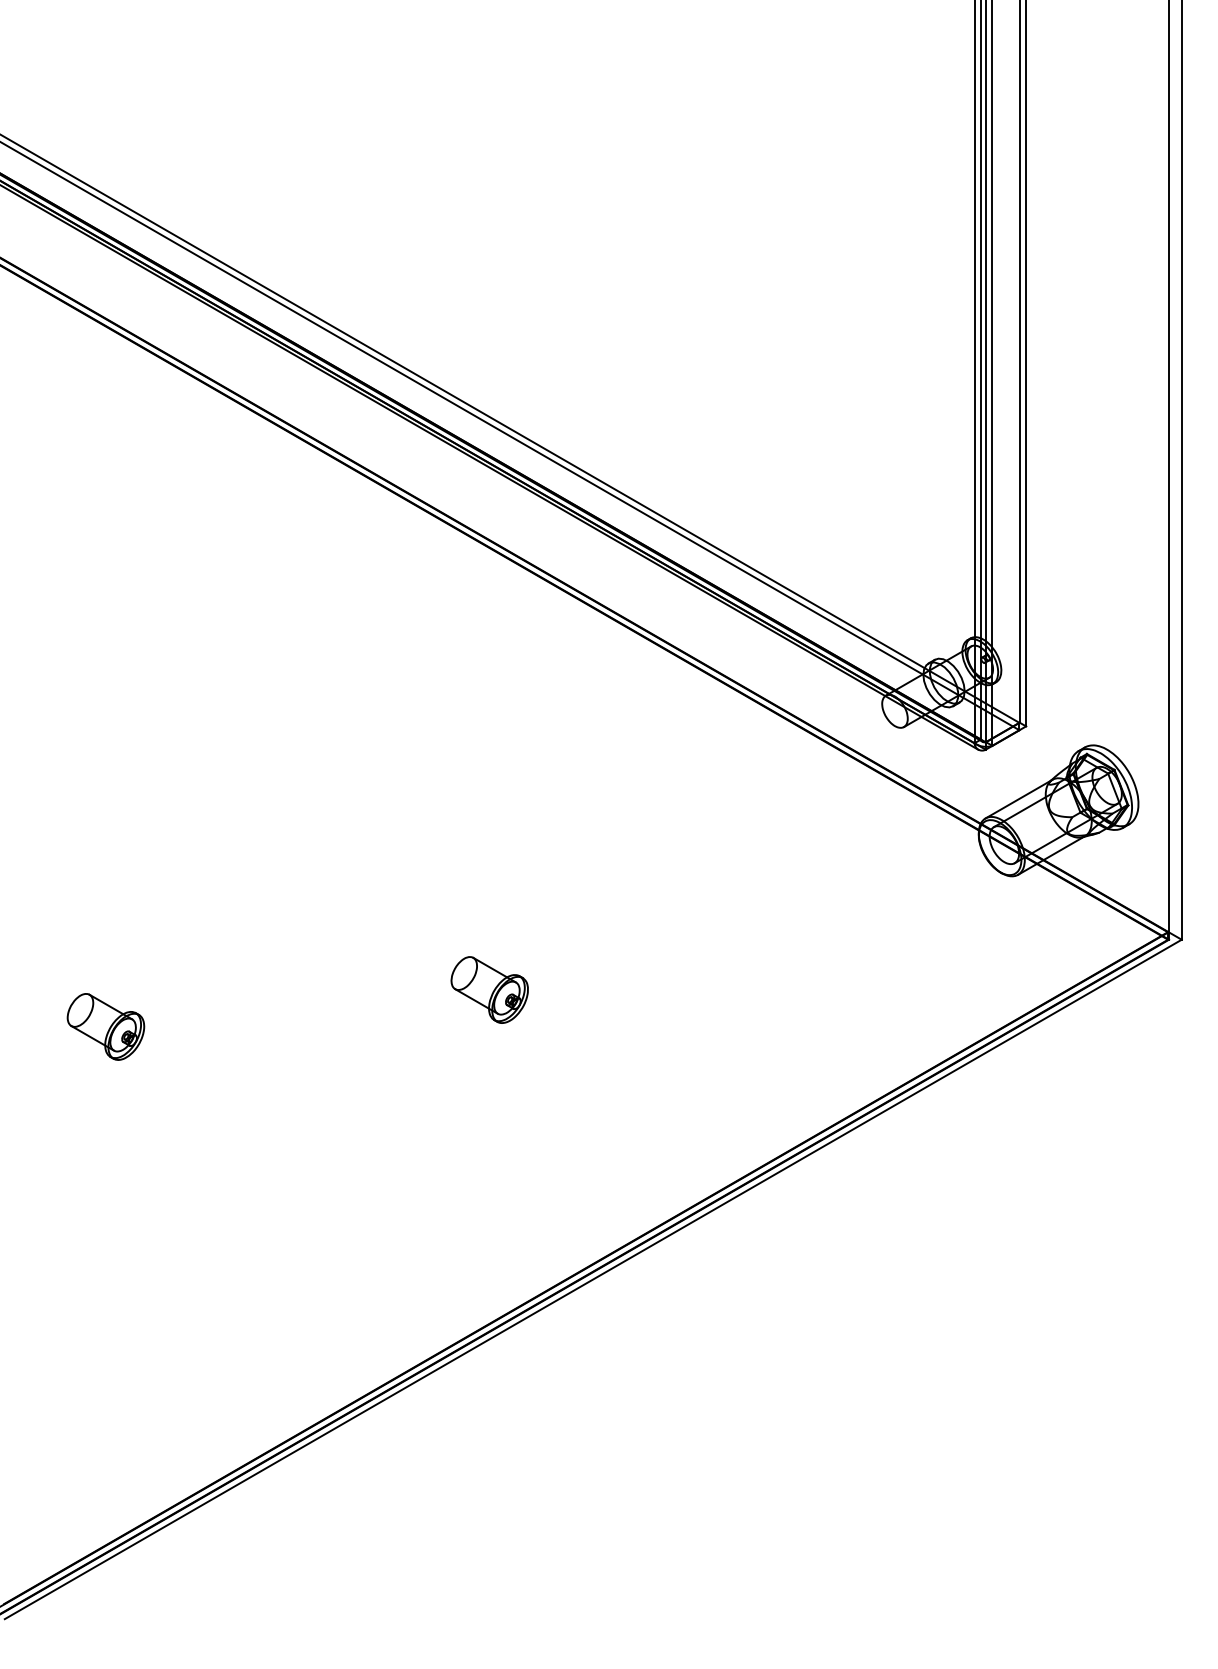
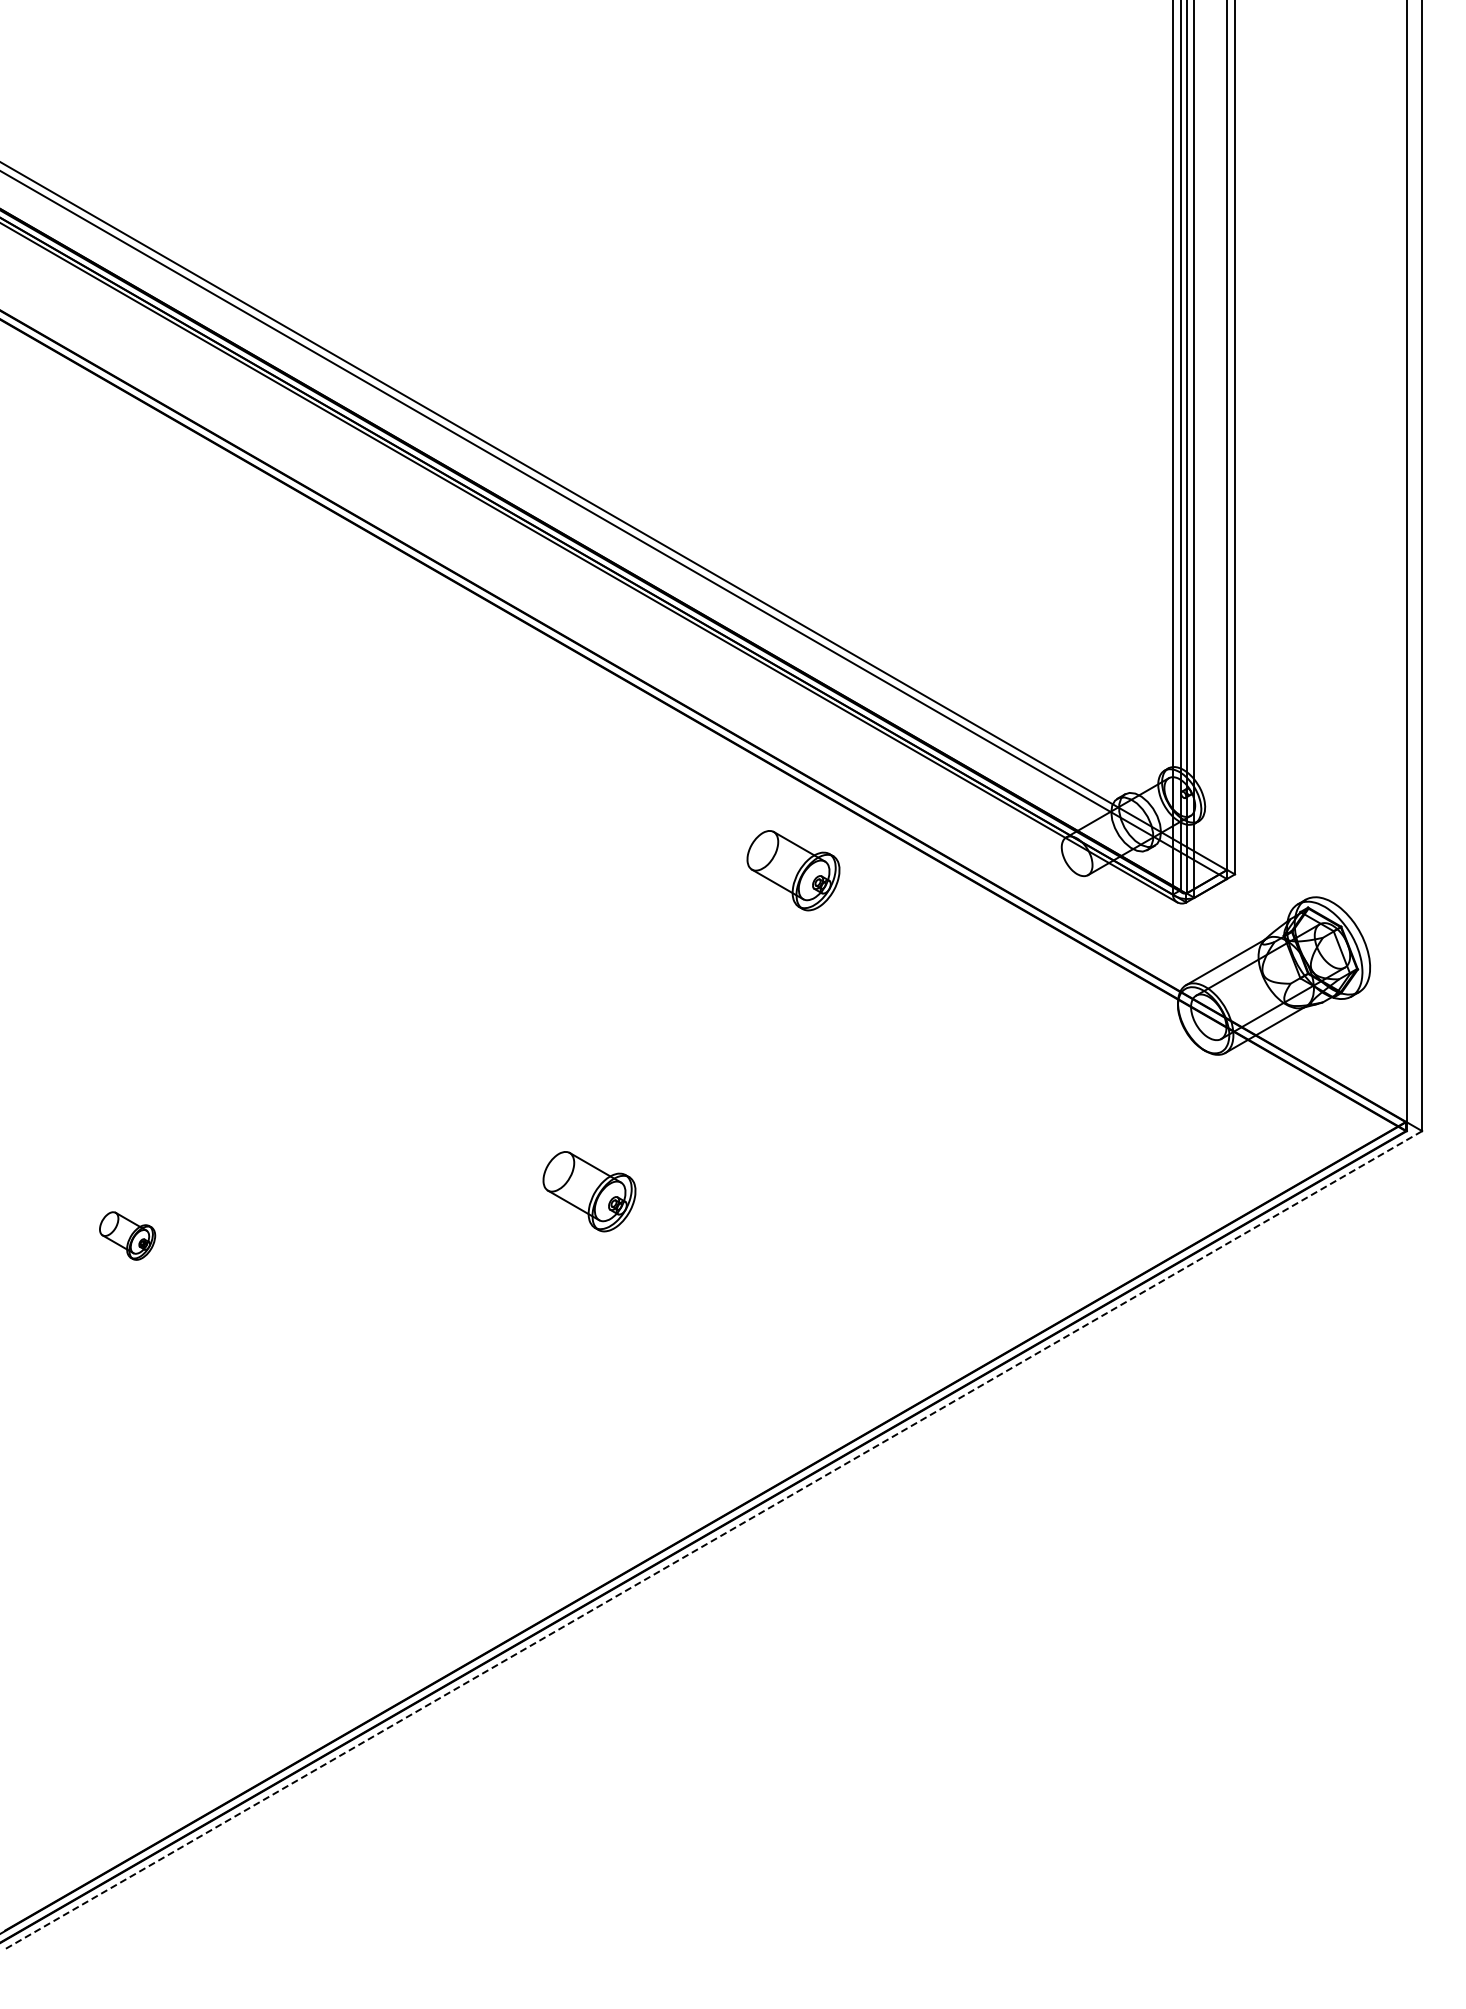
part: (659, 723) -> (793, 870), added
part: (105, 1026) -> (127, 1235), size x0.6
line: (593, 1279) -> (714, 1539), solid -> dashed

